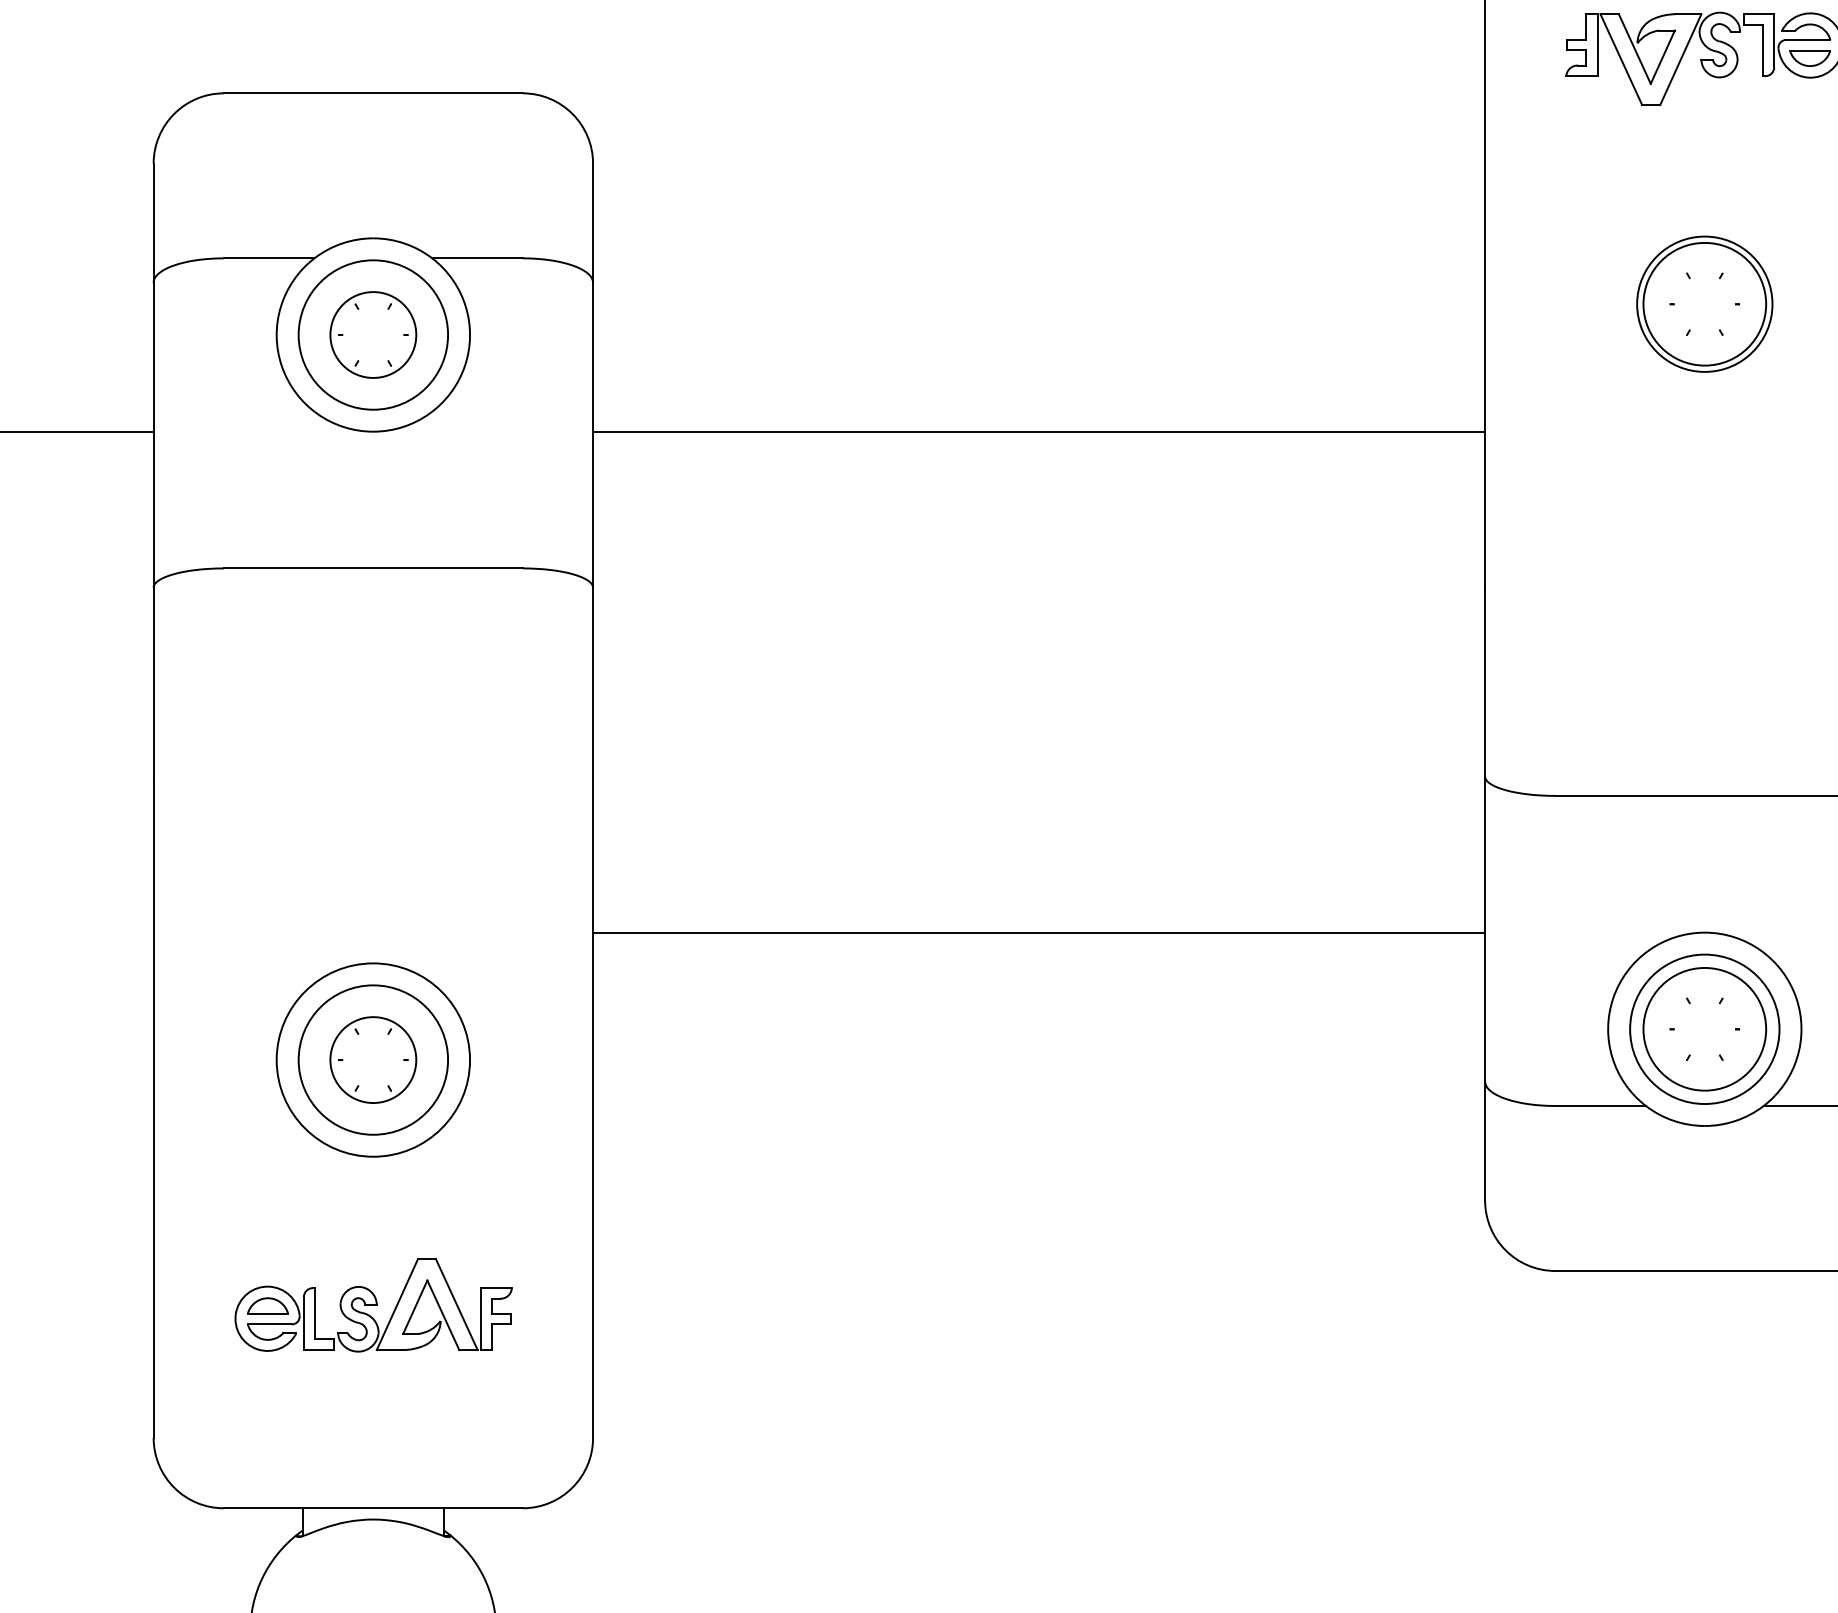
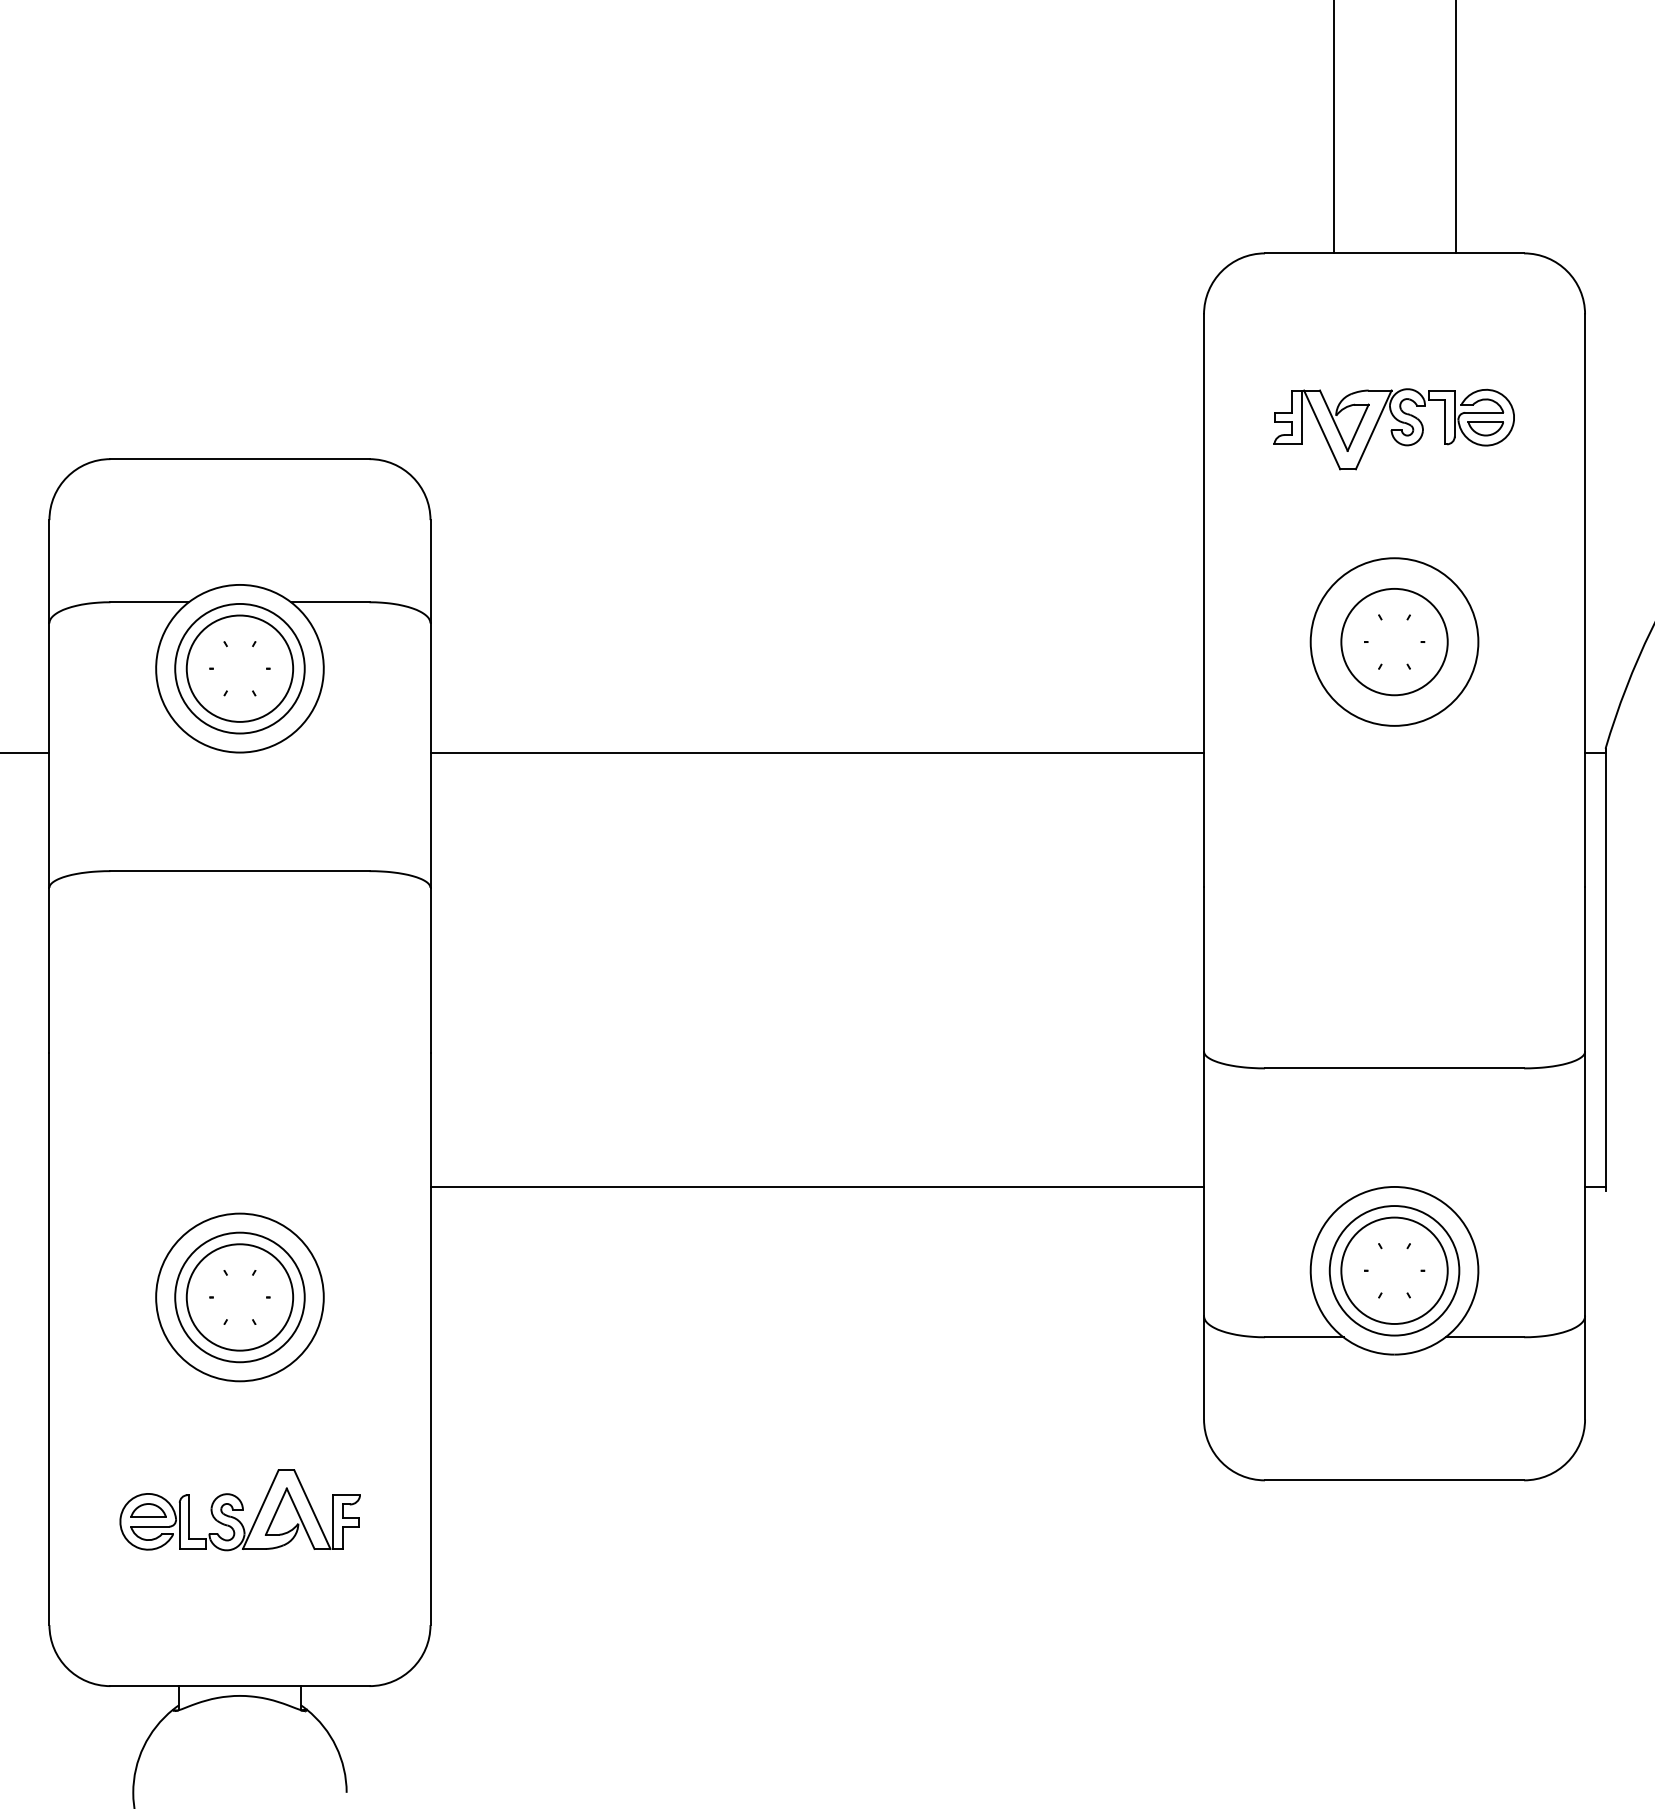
circle: (1704, 303) -> (1394, 641), size x1.43
circle: (372, 334) -> (239, 668), size x1.43
circle: (372, 1060) -> (239, 1297), size x1.43

